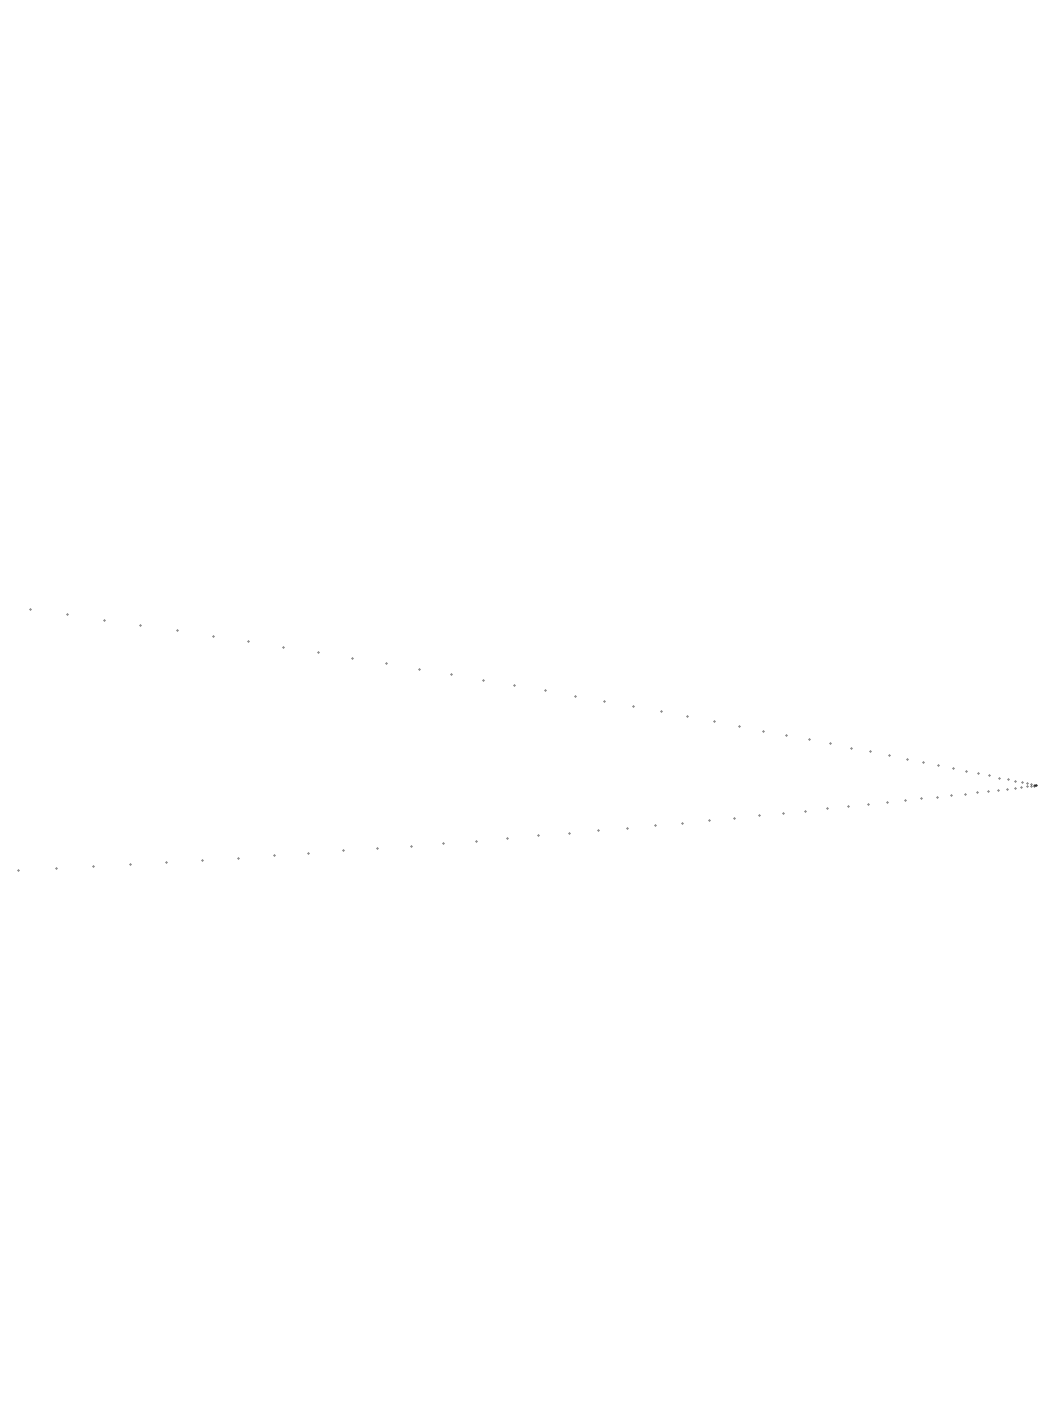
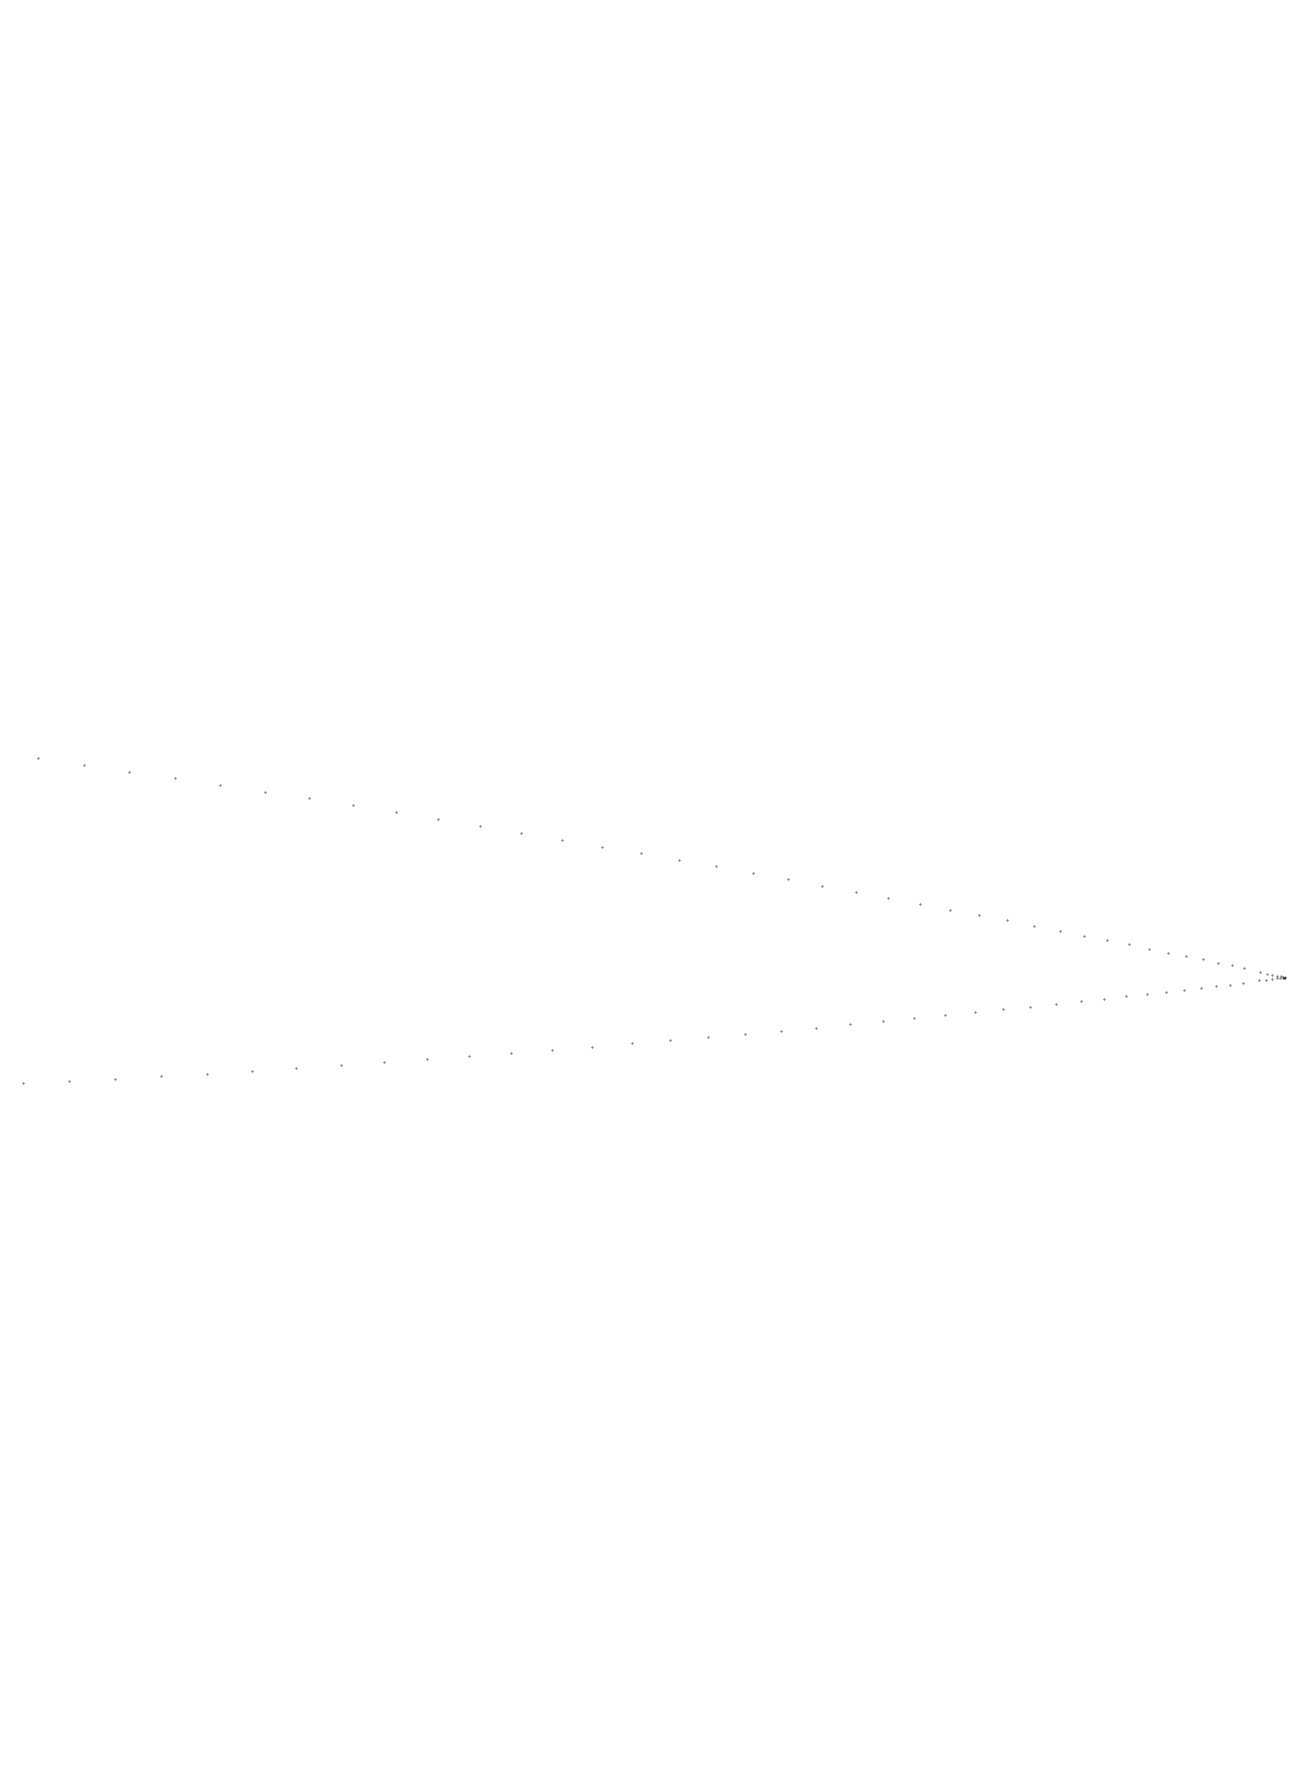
part: (1021, 784) -> (1272, 976), size x0.7

